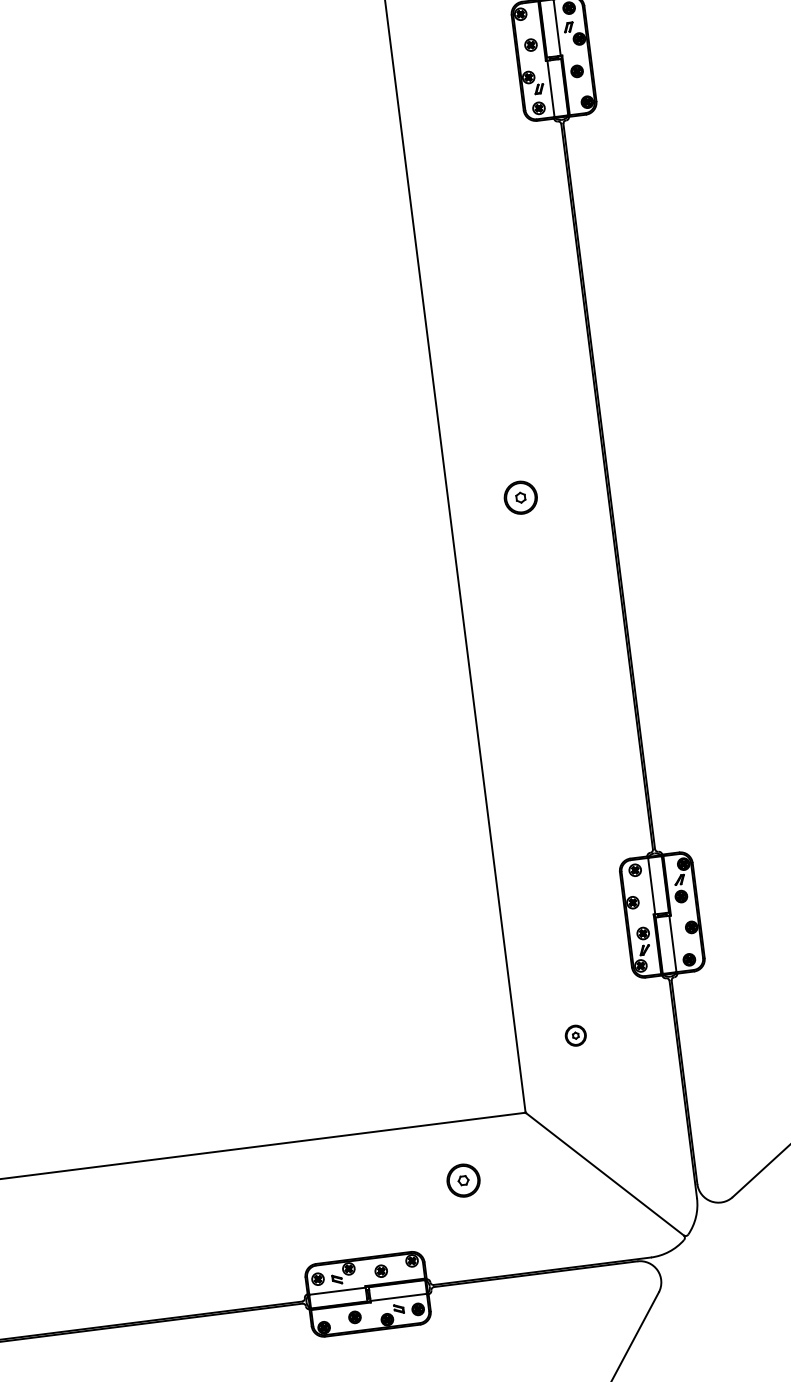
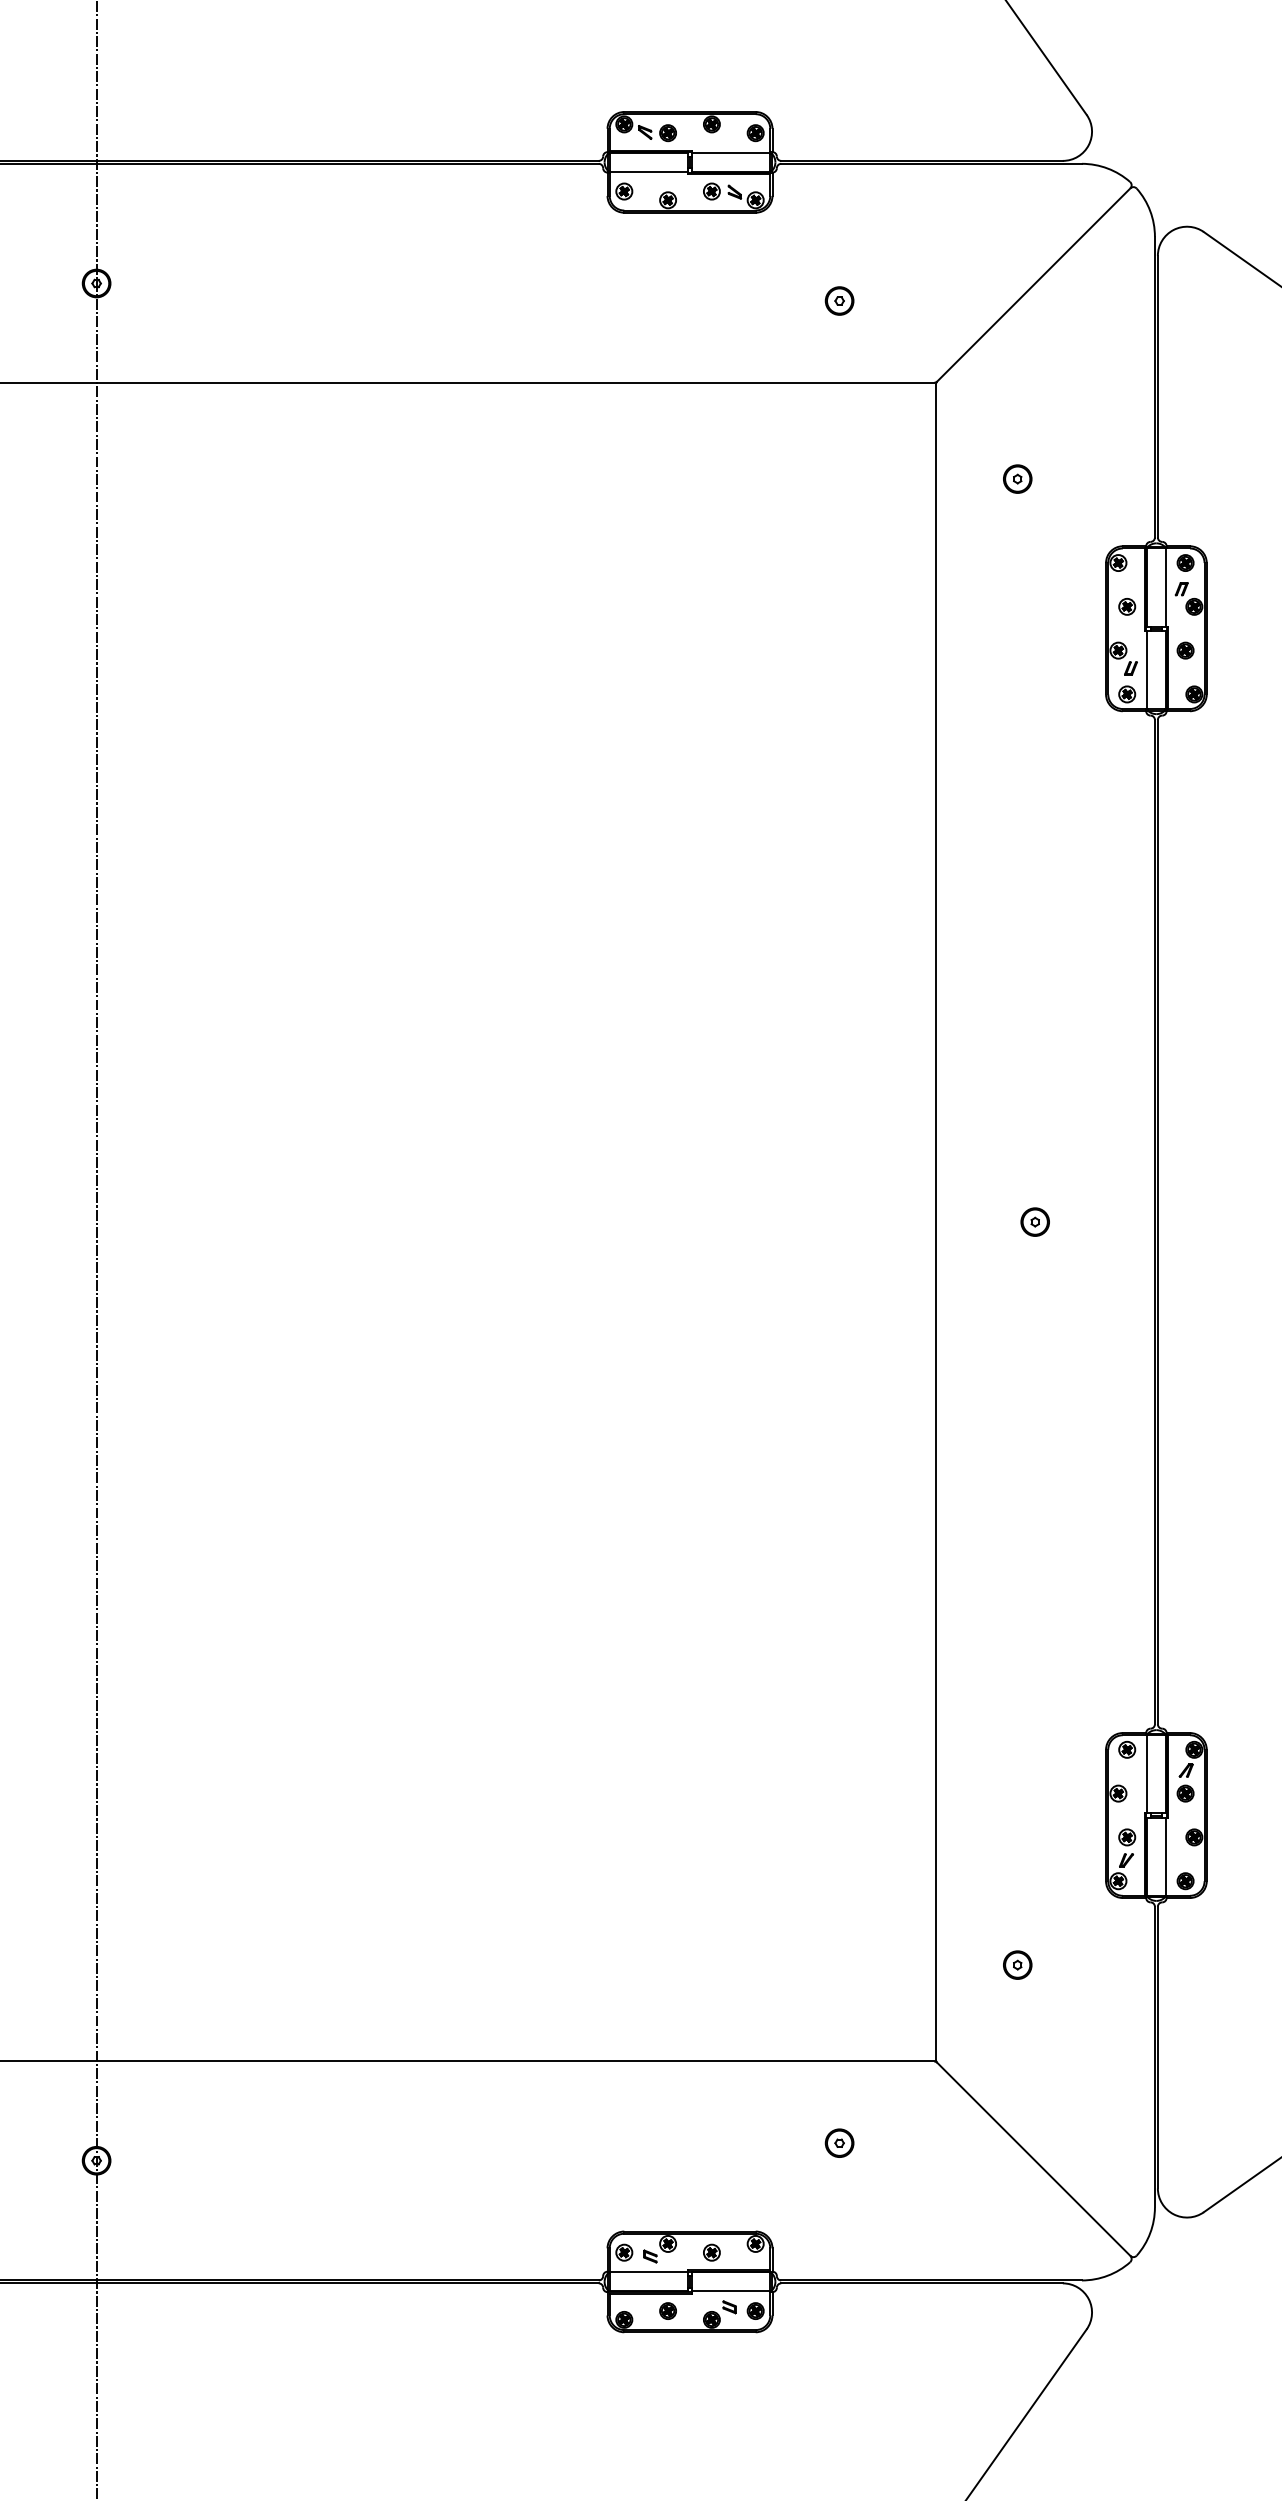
part: (520, 497) -> (1034, 1221), size x0.62
part: (463, 1180) -> (839, 2142), size x0.62

